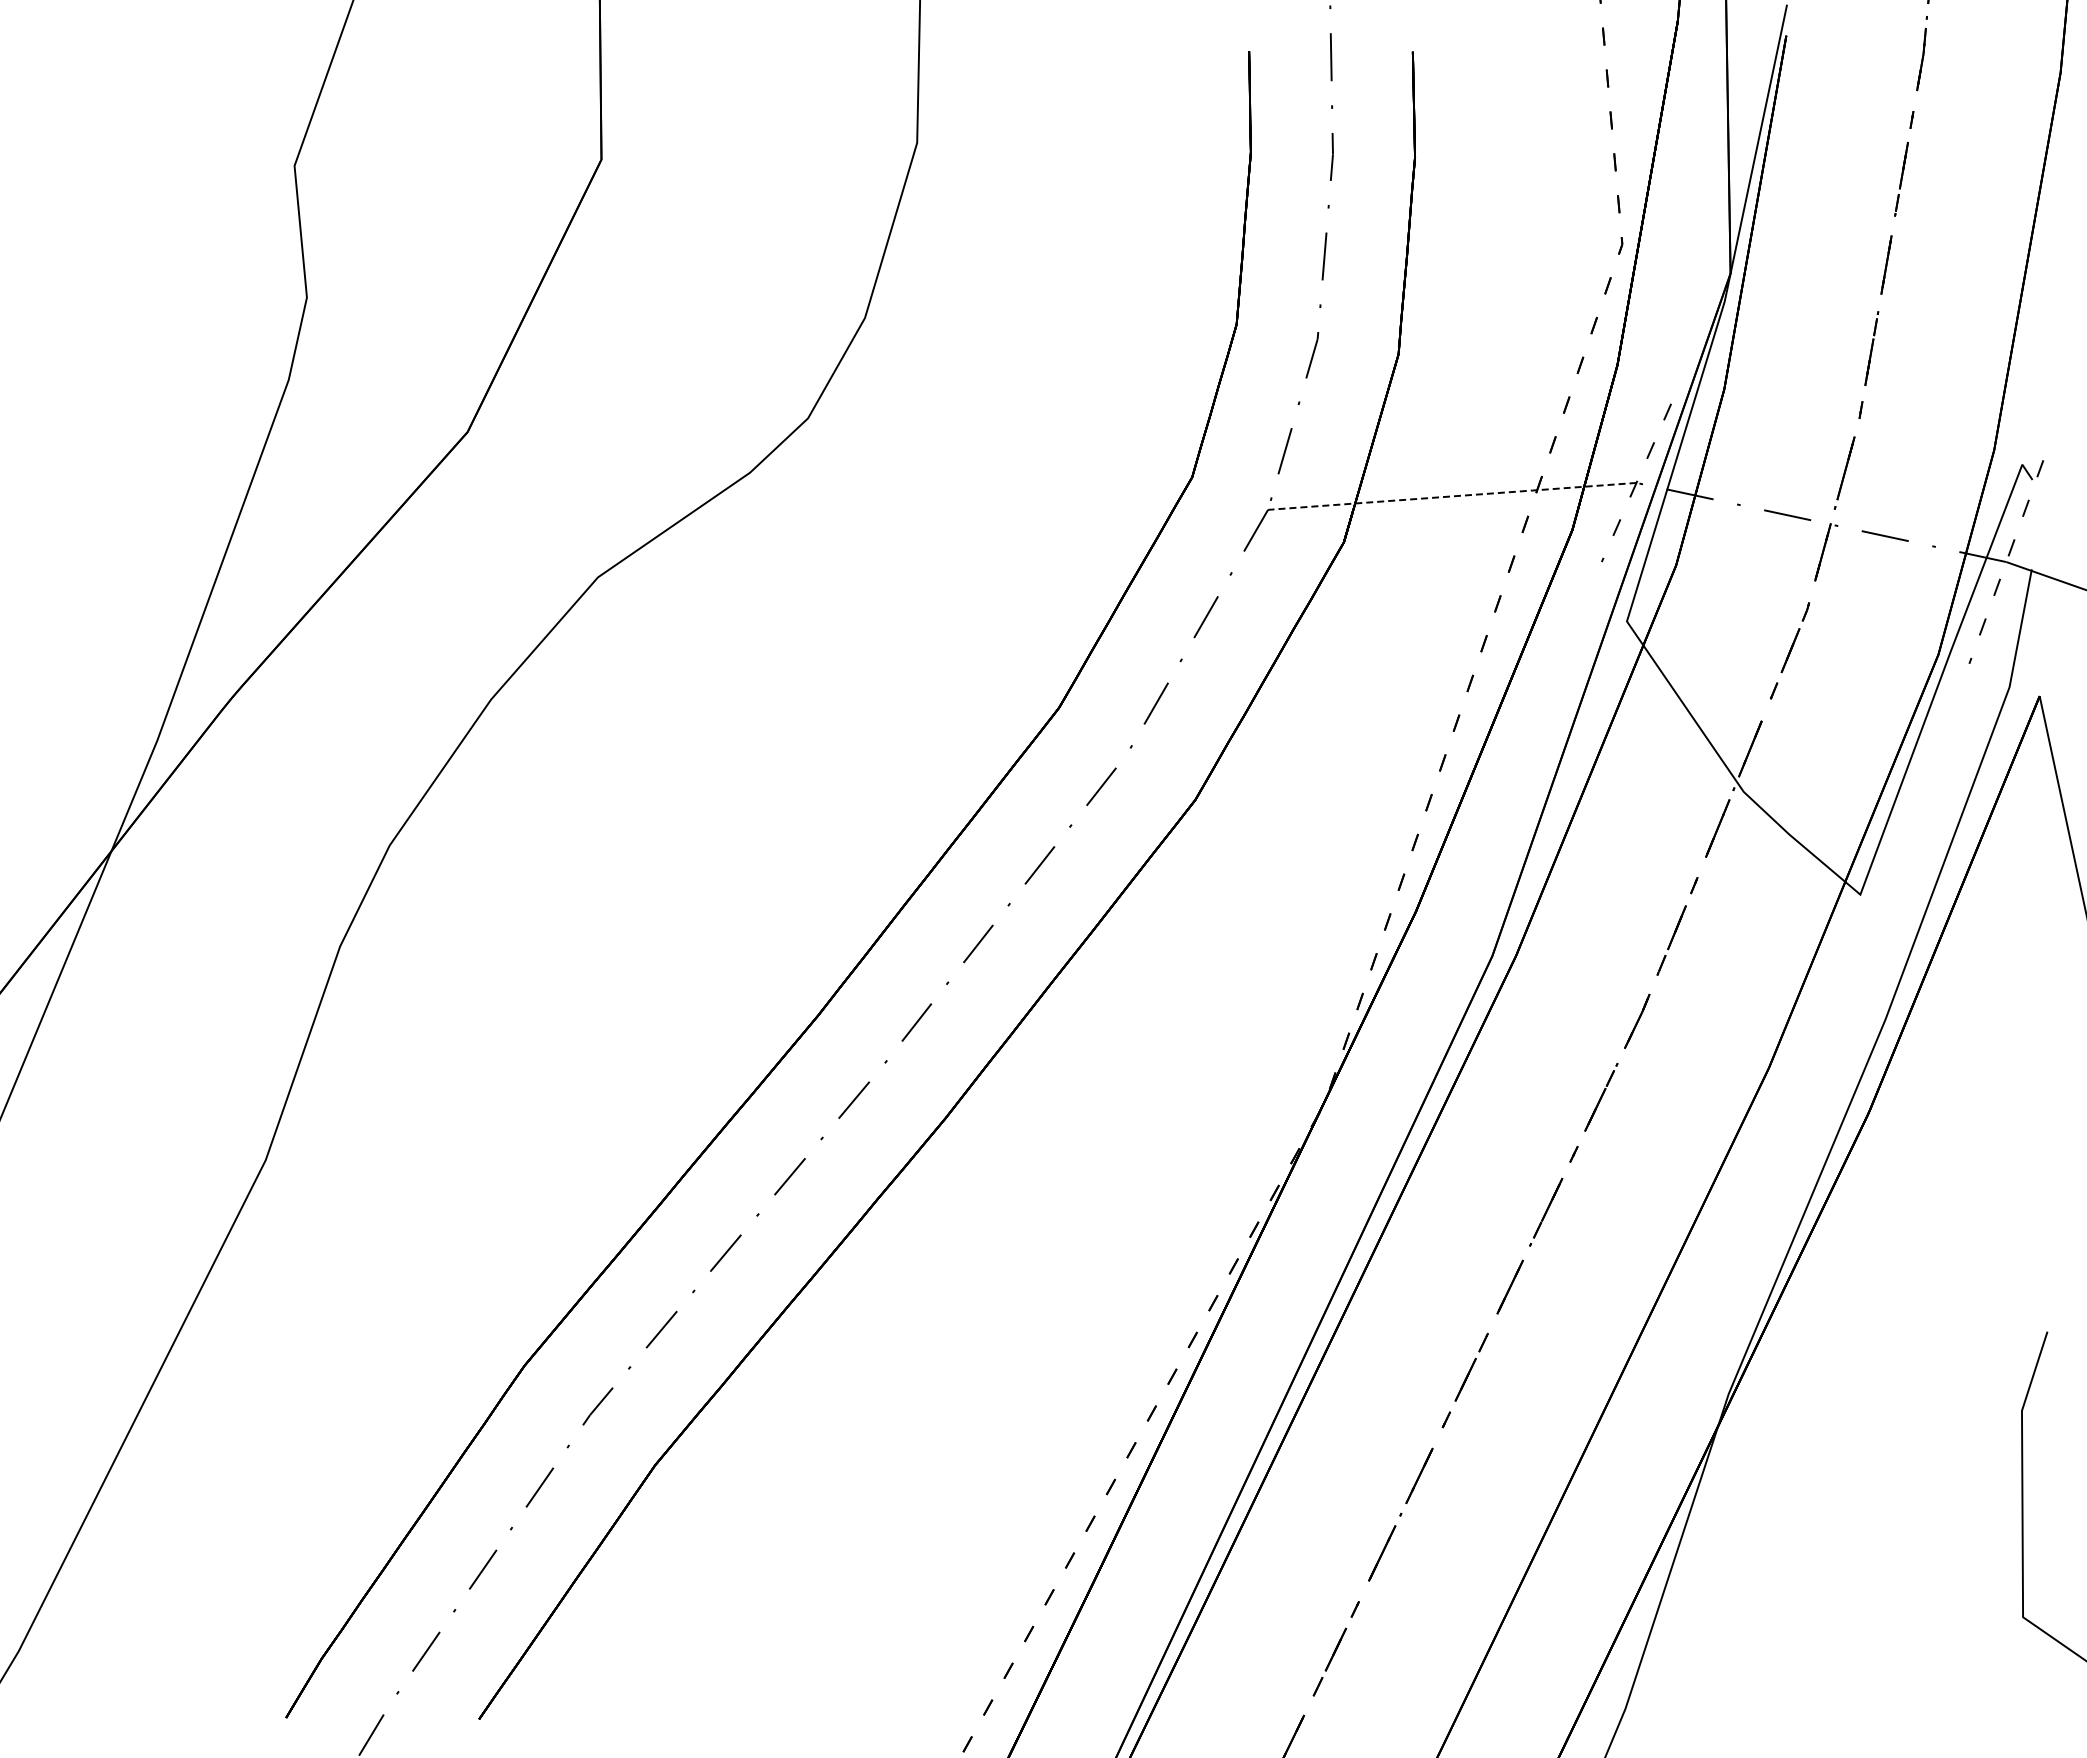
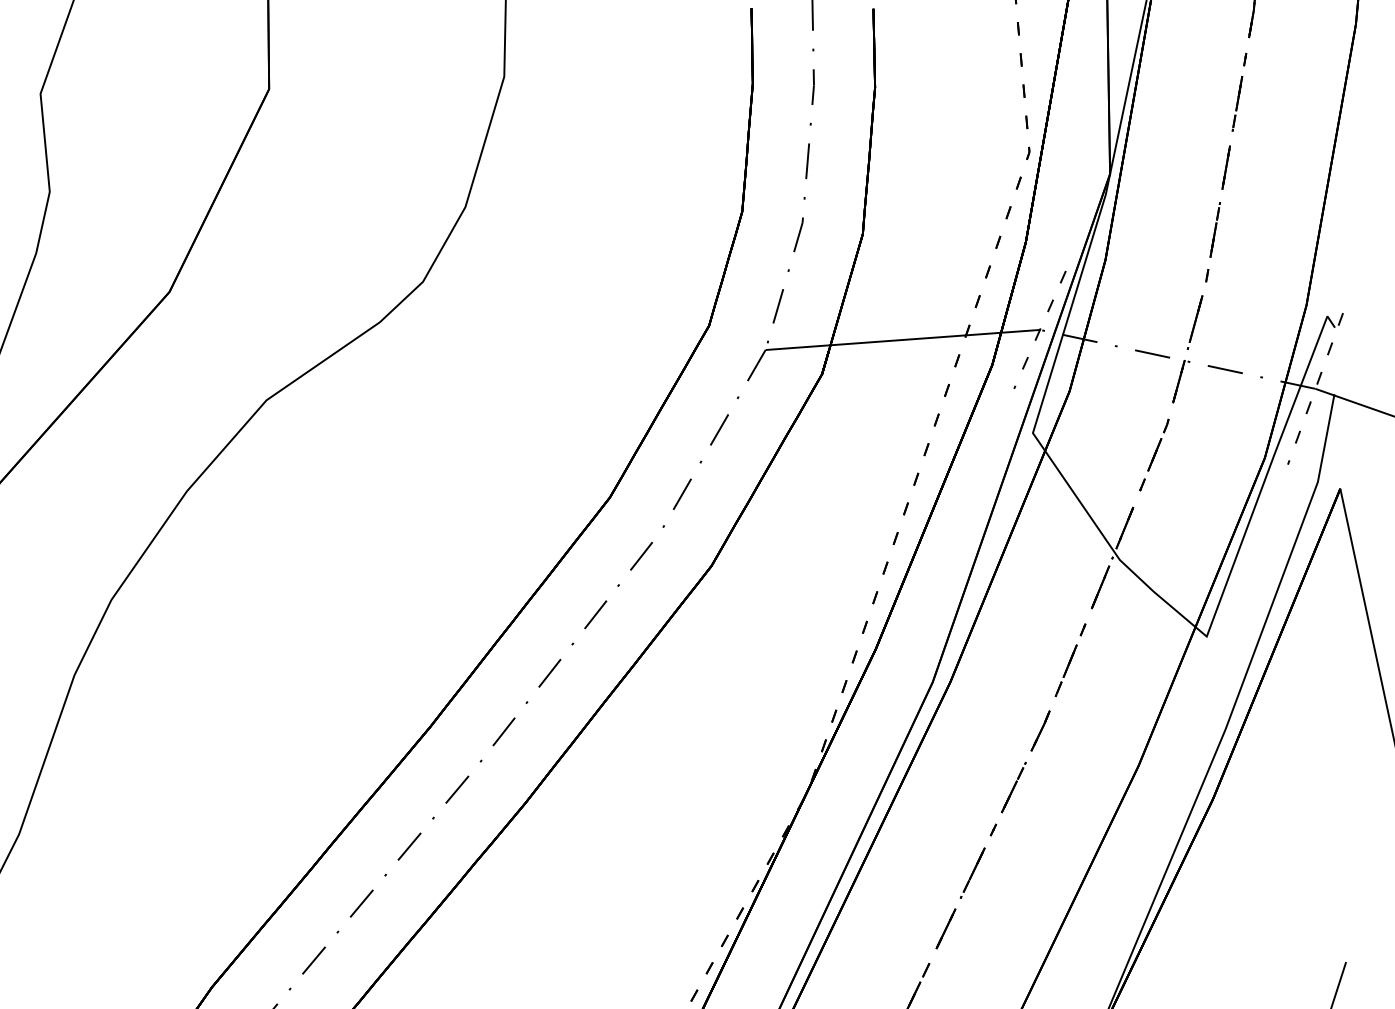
line: (1452, 496) -> (902, 340), dashed -> solid

